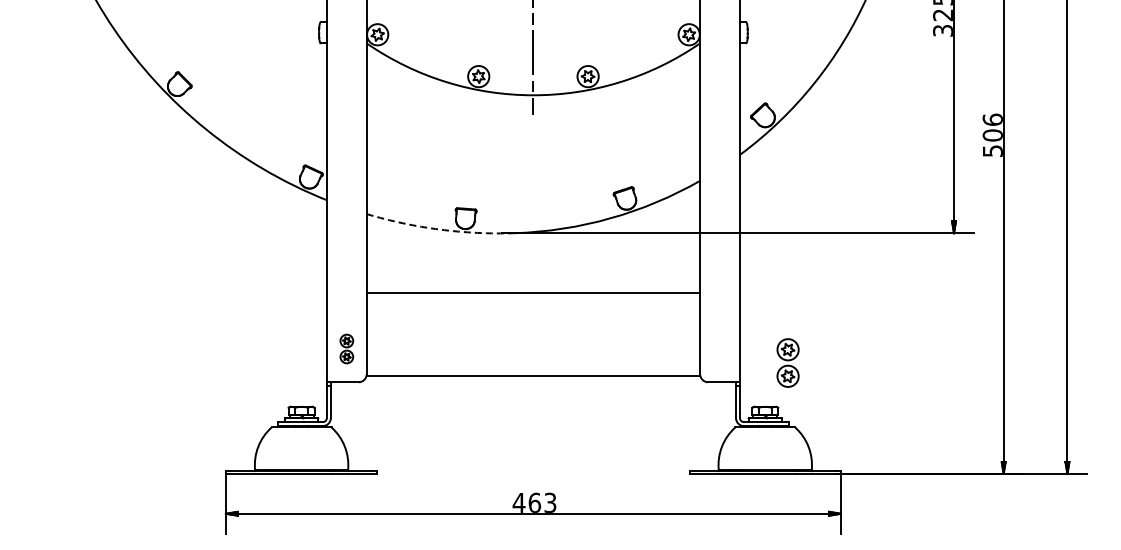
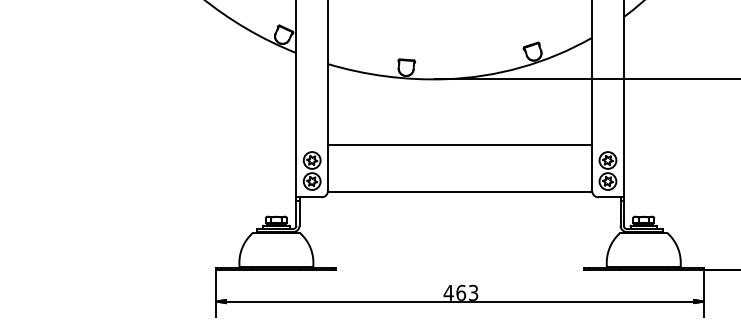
arc: (439, 229) -> (385, 76), dashed -> solid
line: (533, 292) -> (460, 144), moved
part: (346, 348) -> (311, 170), size x1.67
part: (787, 362) -> (607, 170), moved

